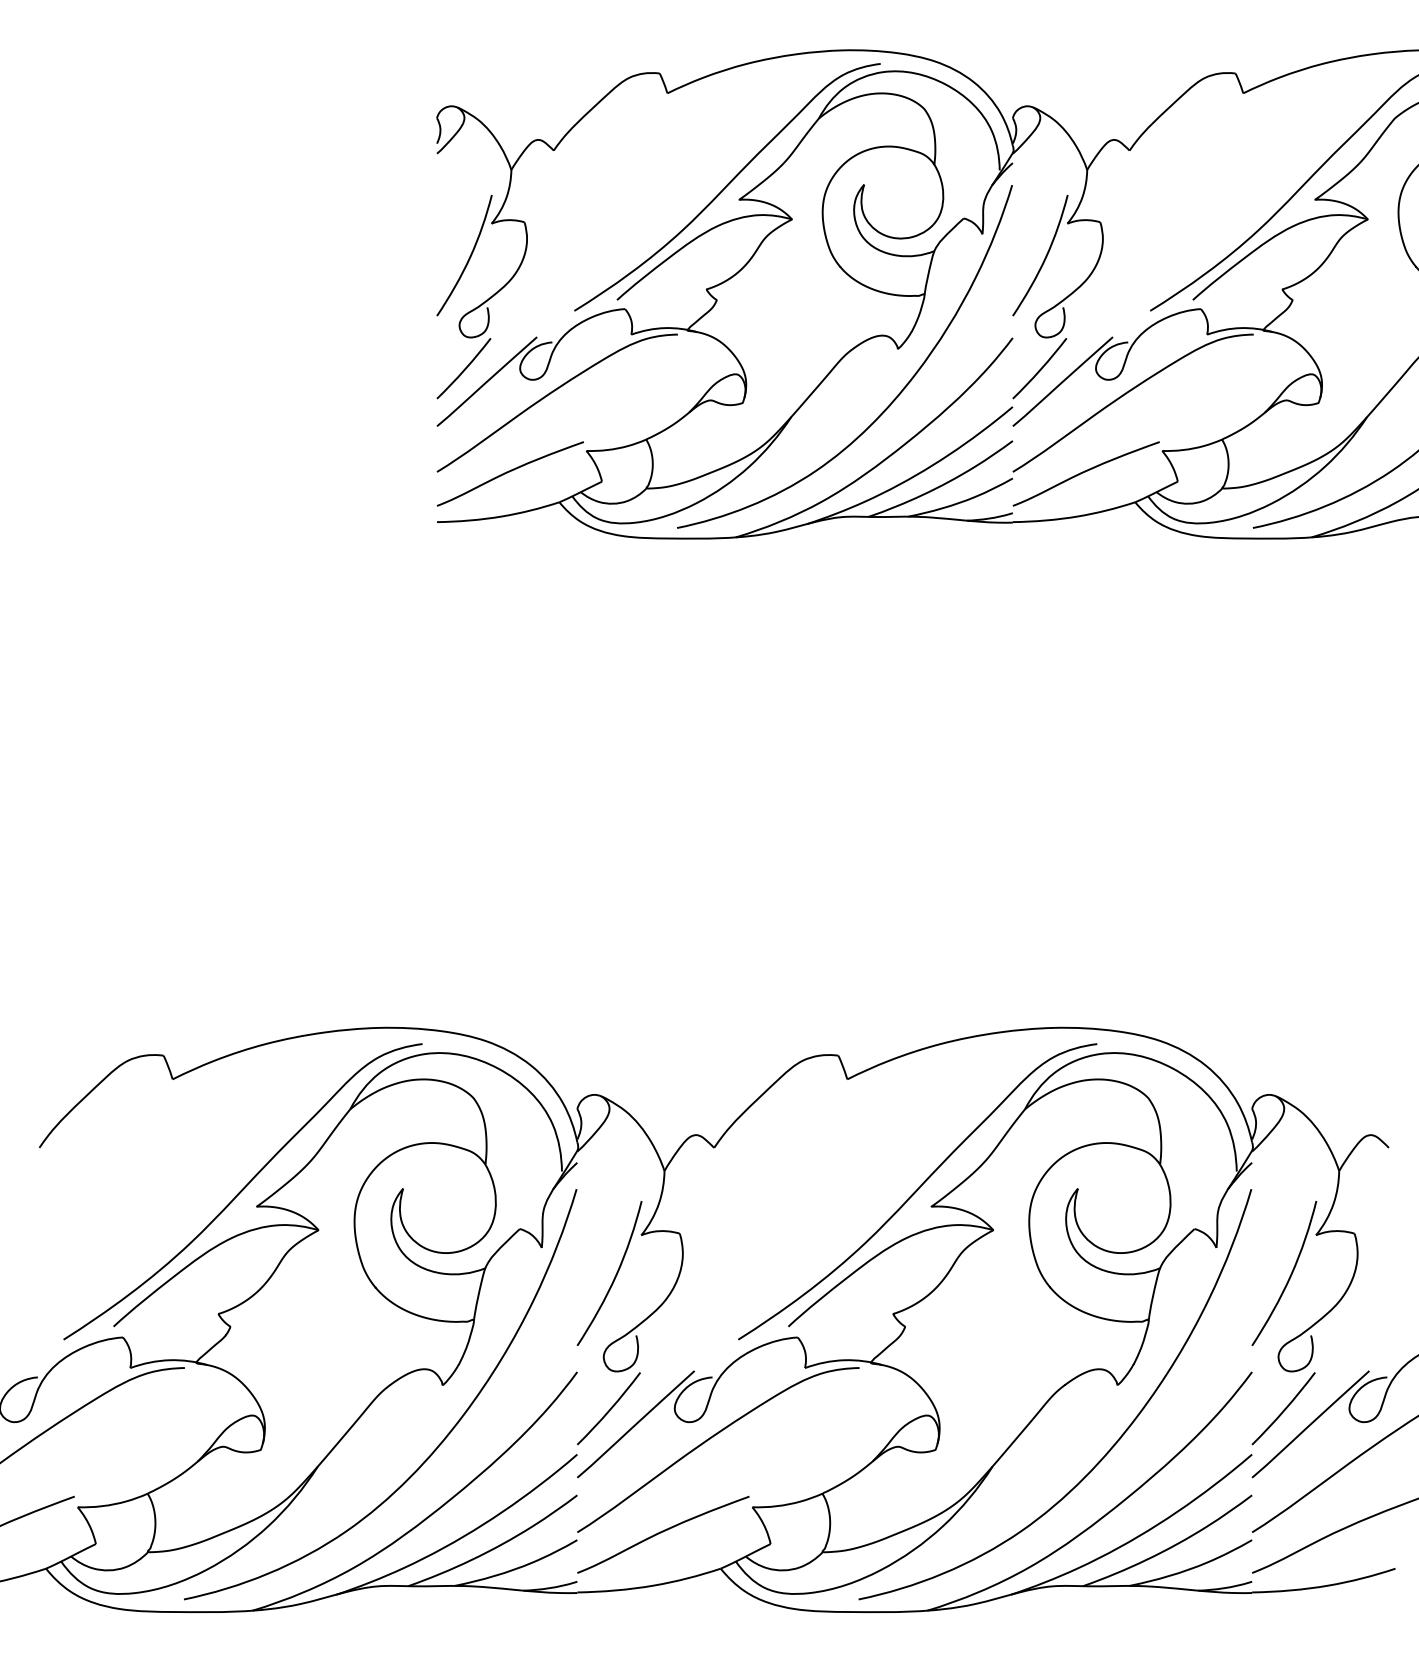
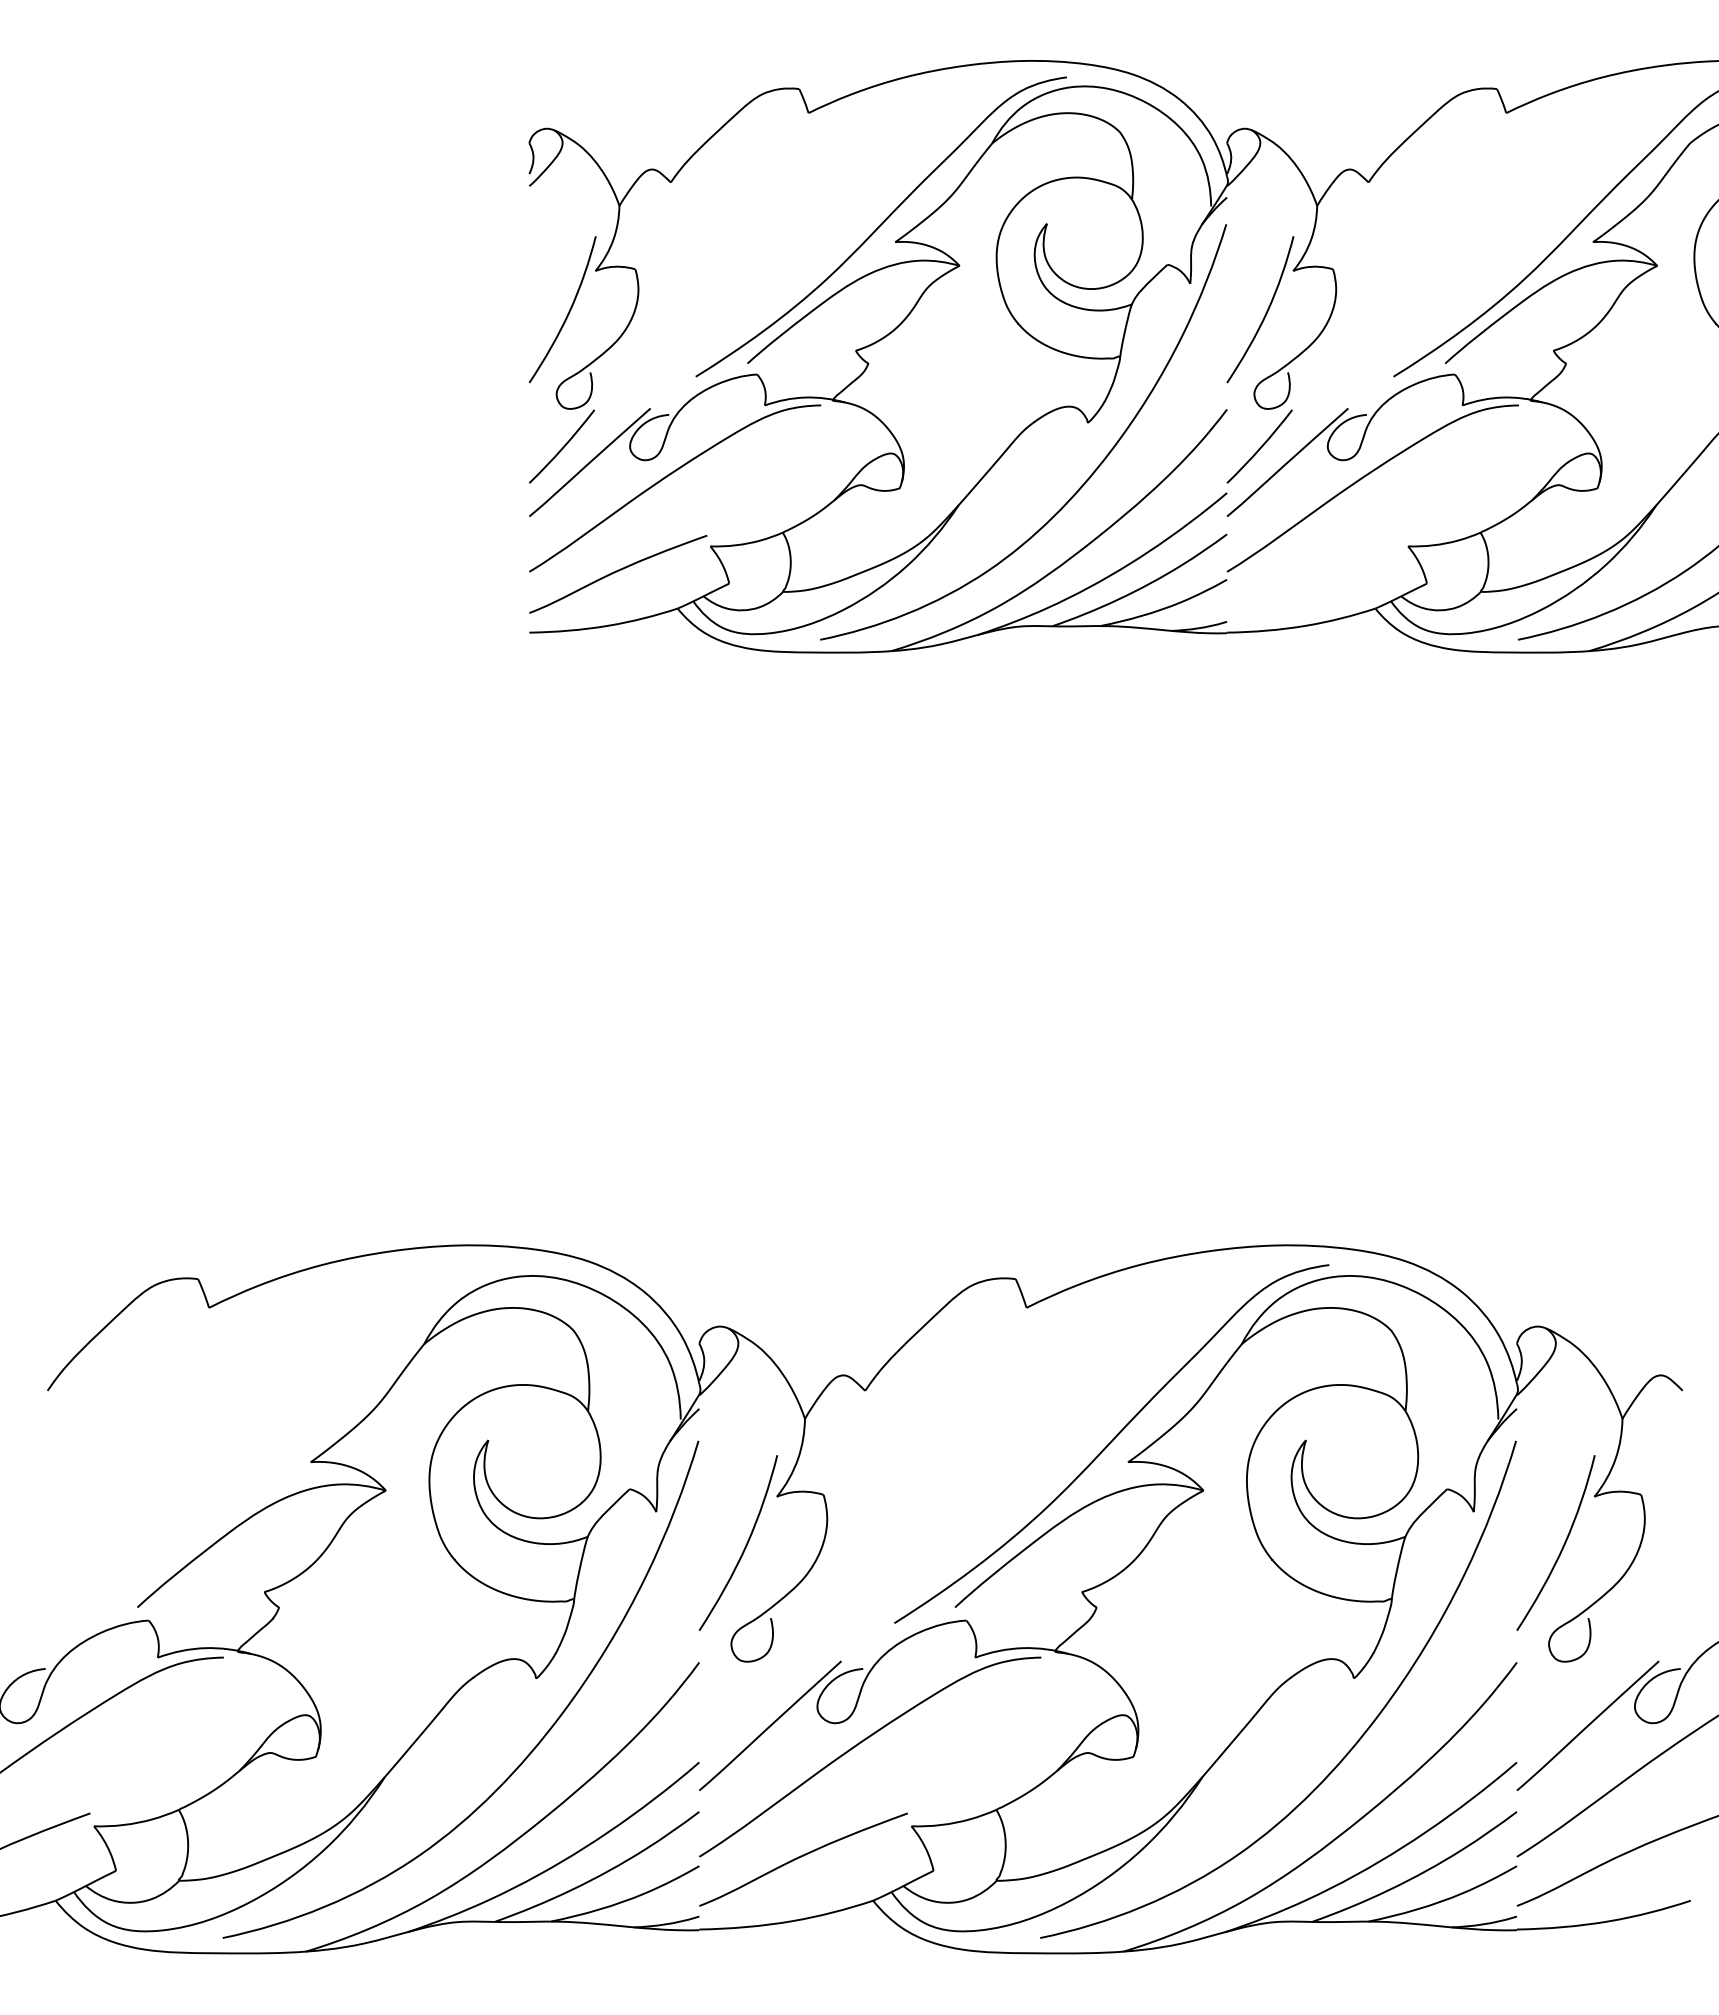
curve: (1086, 471) -> (1316, 571), removed
curve: (242, 1191) -> (293, 1443), removed
curve: (609, 1409) -> (738, 1707), removed
curve: (1283, 1409) -> (1555, 1707), removed

